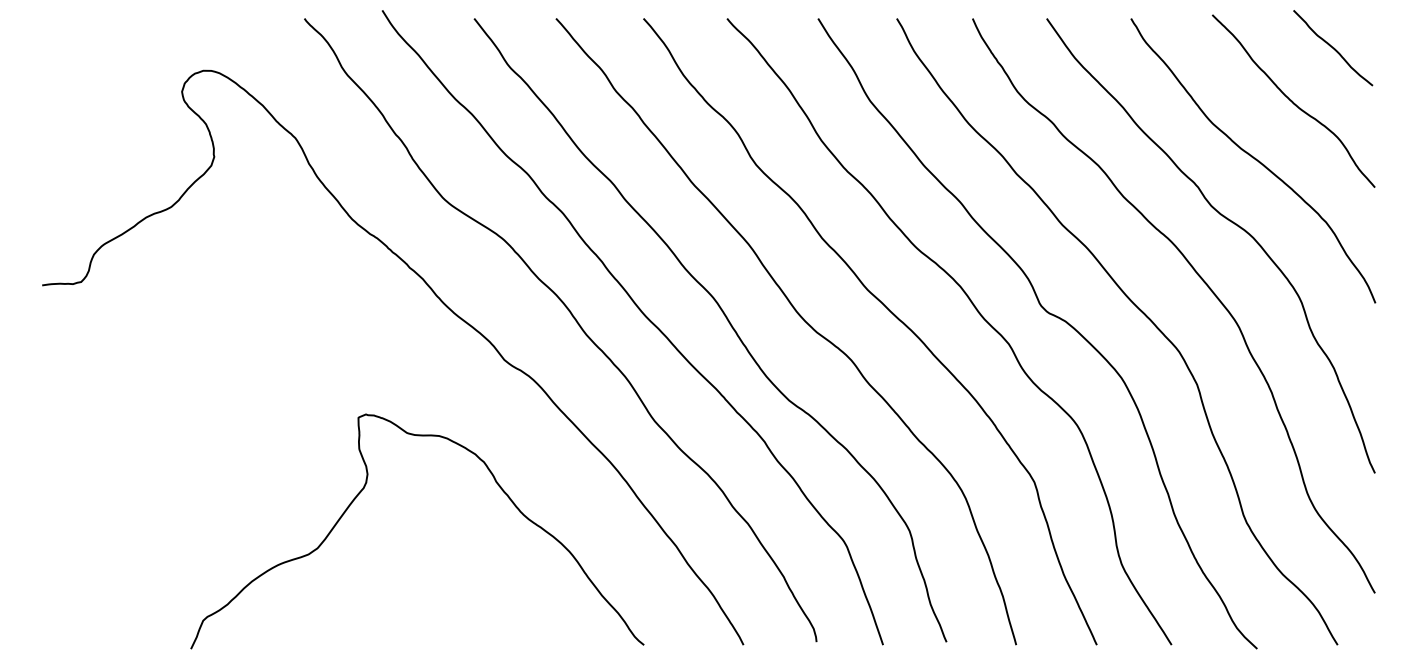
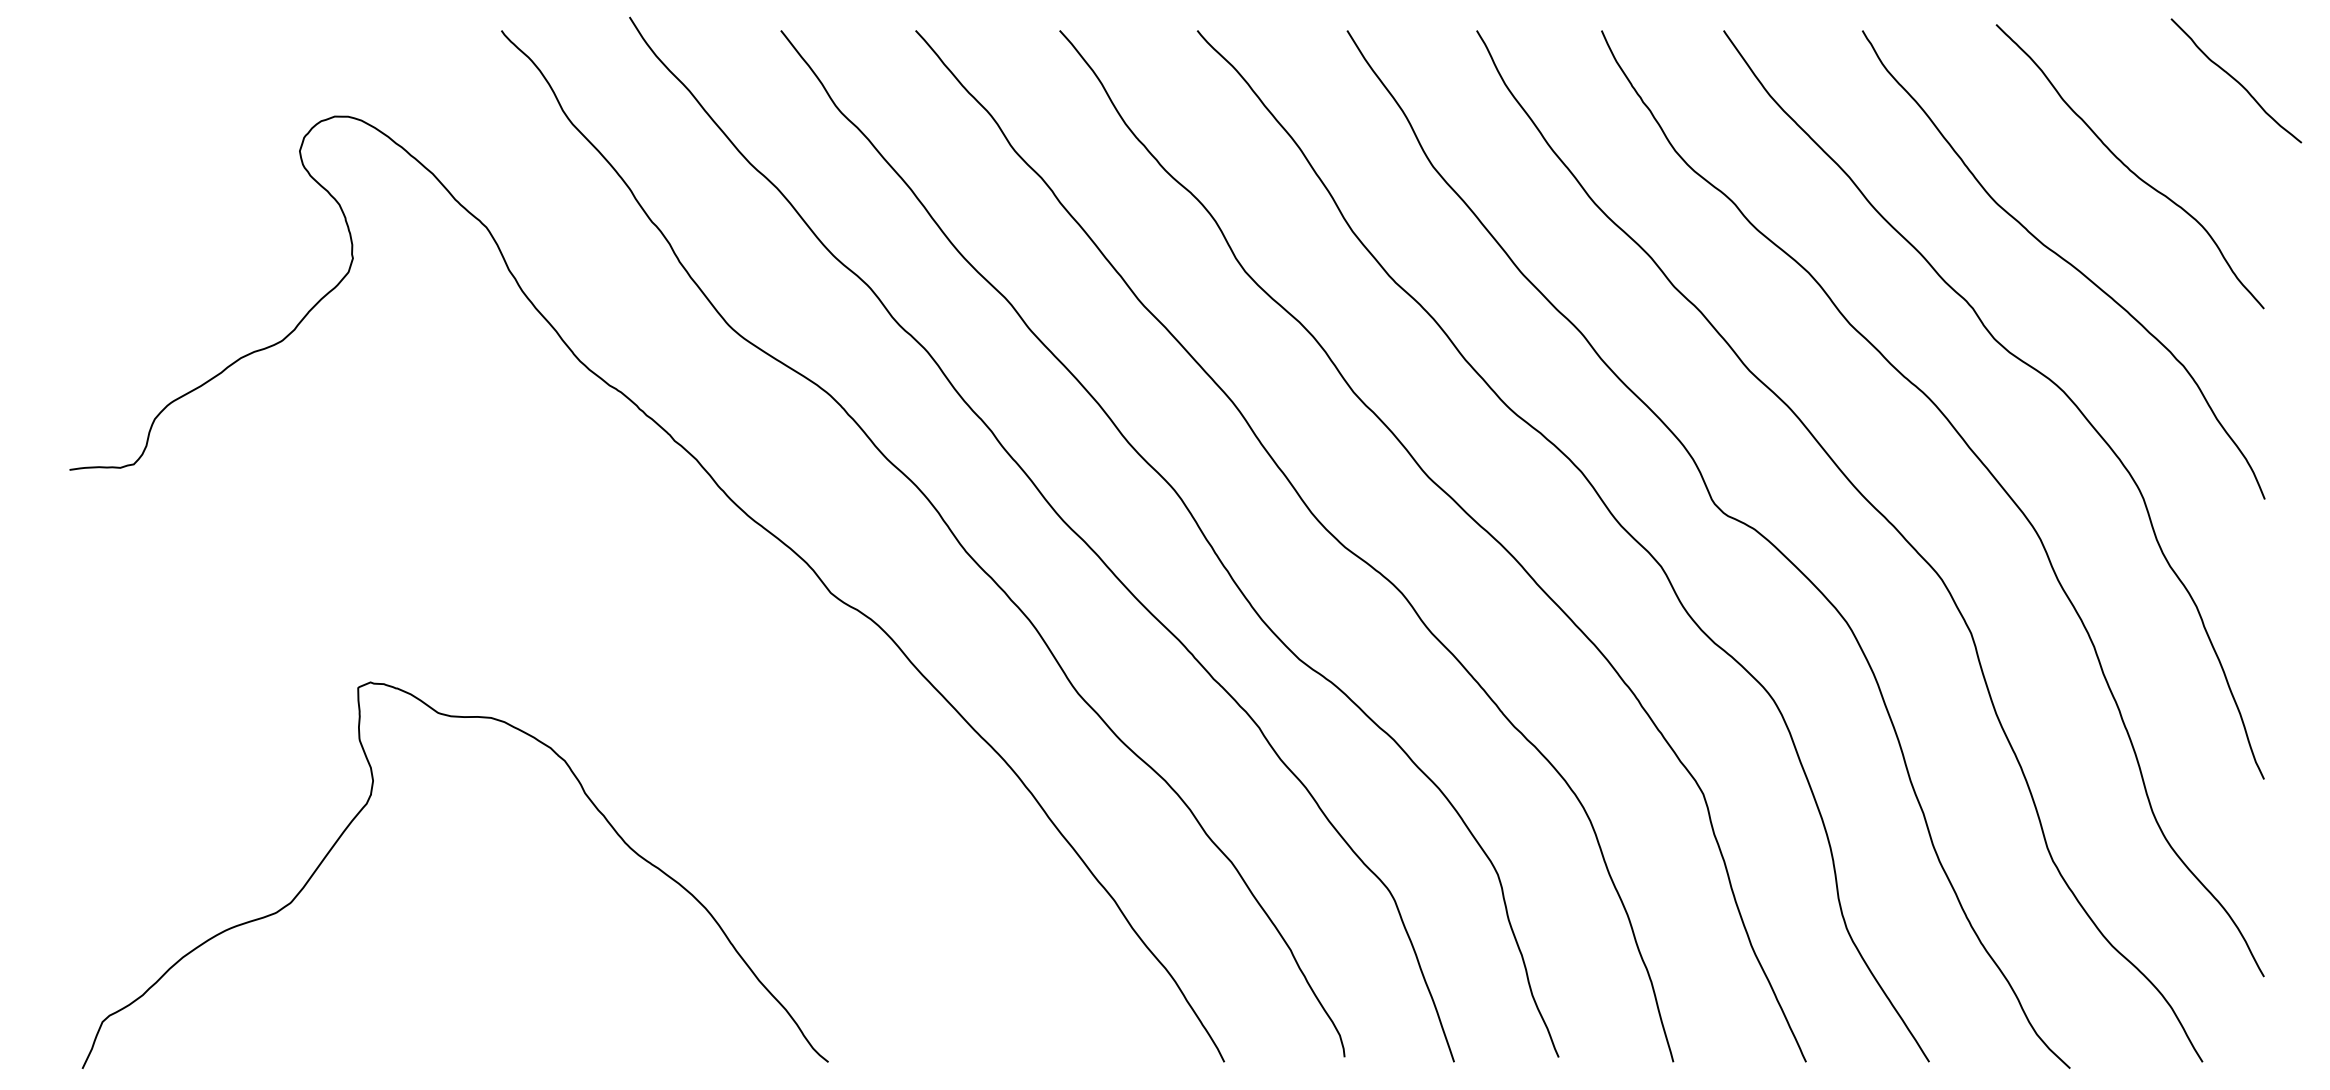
curve: (1333, 48) -> (2236, 81), moved
curve: (361, 492) -> (363, 810), moved

